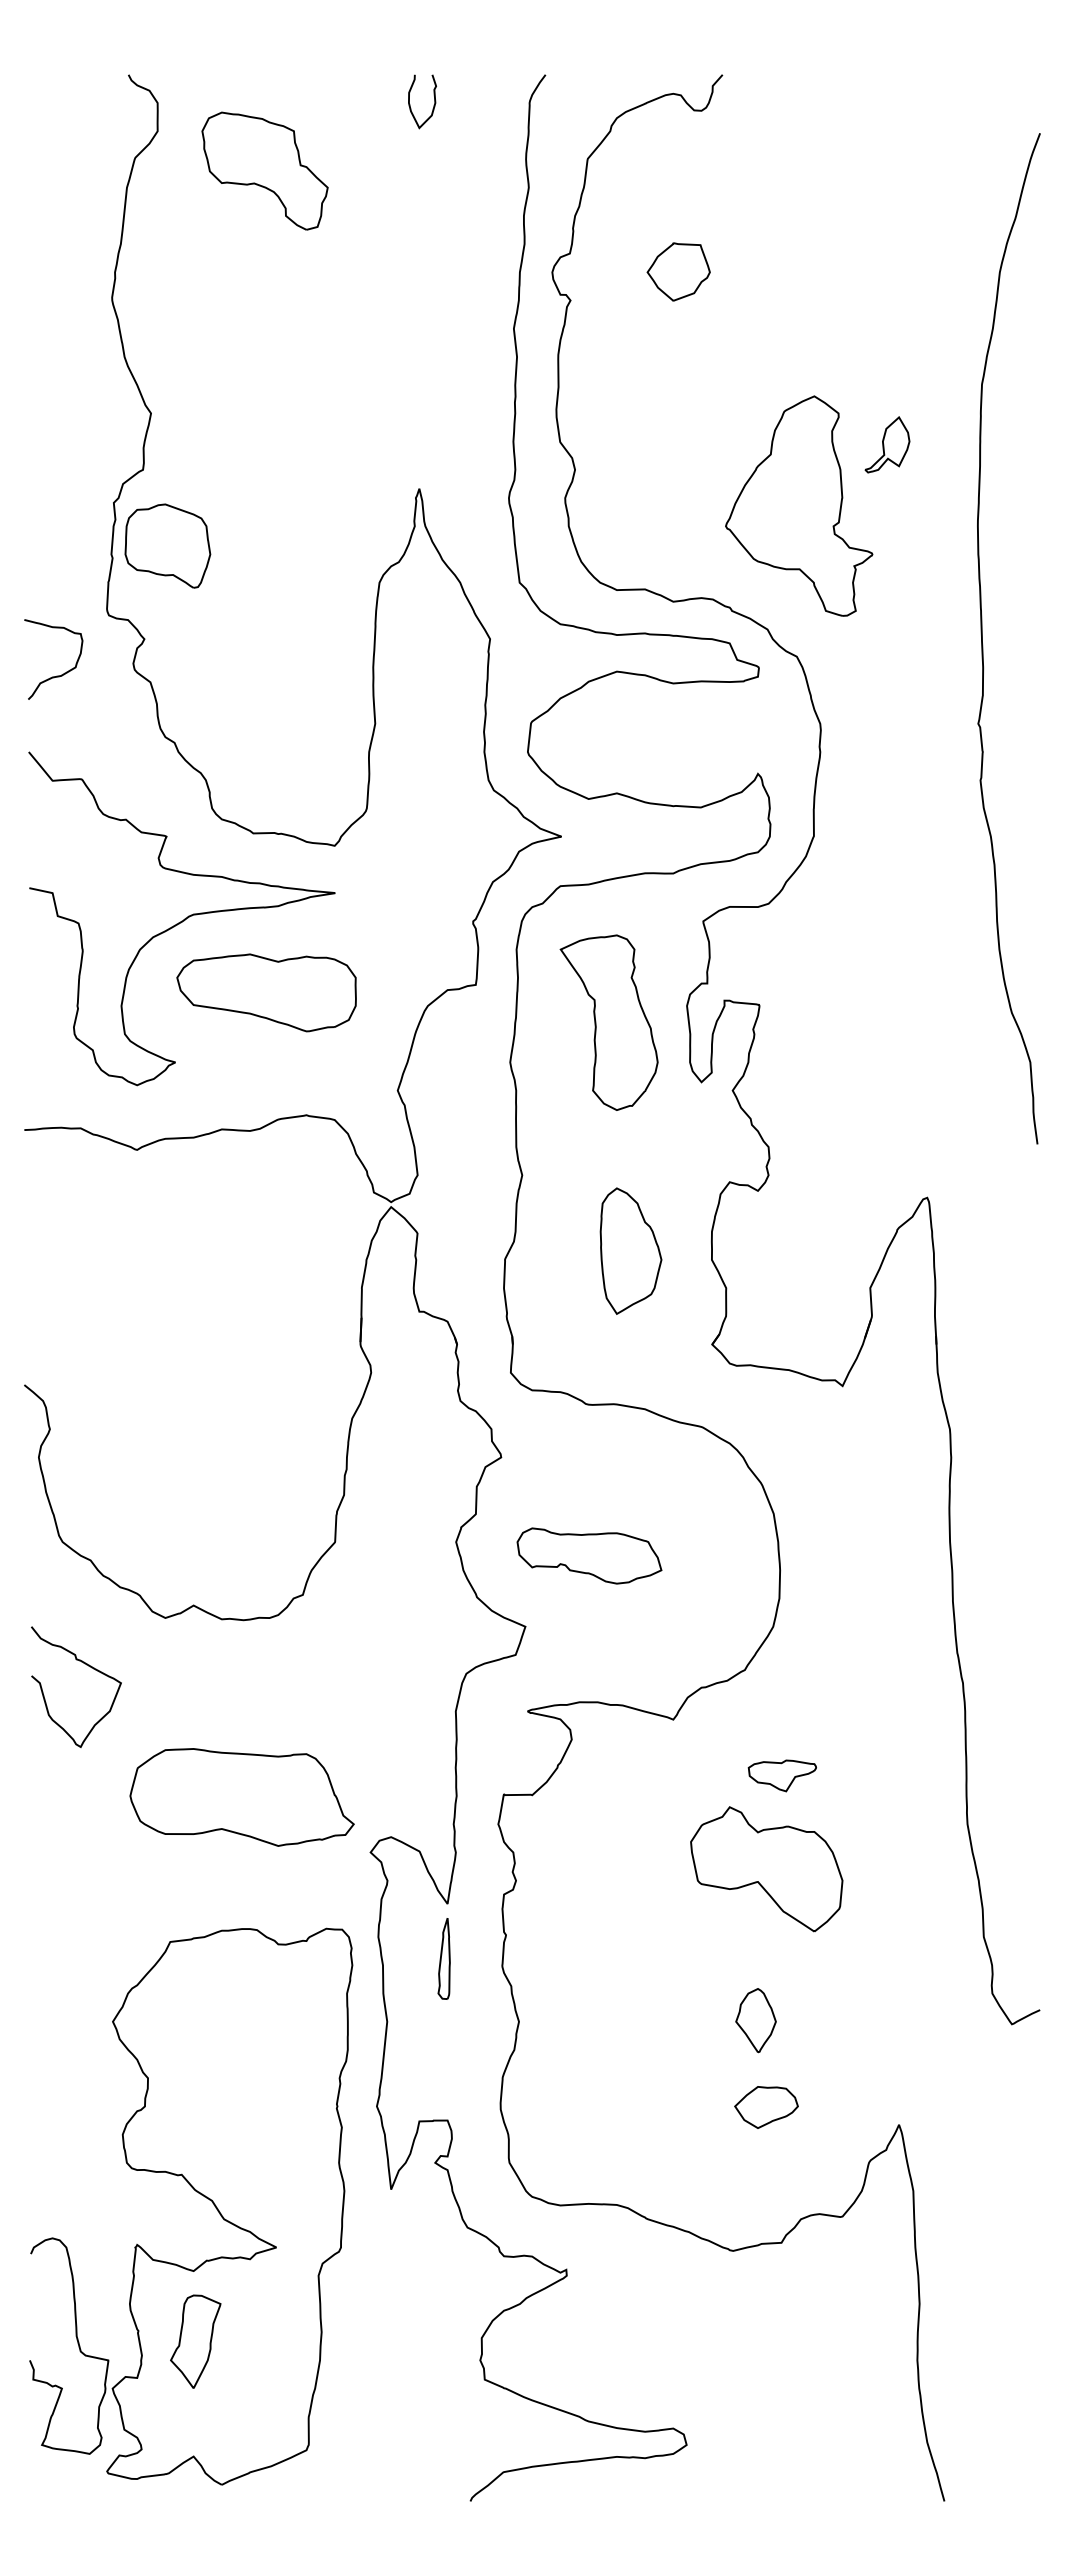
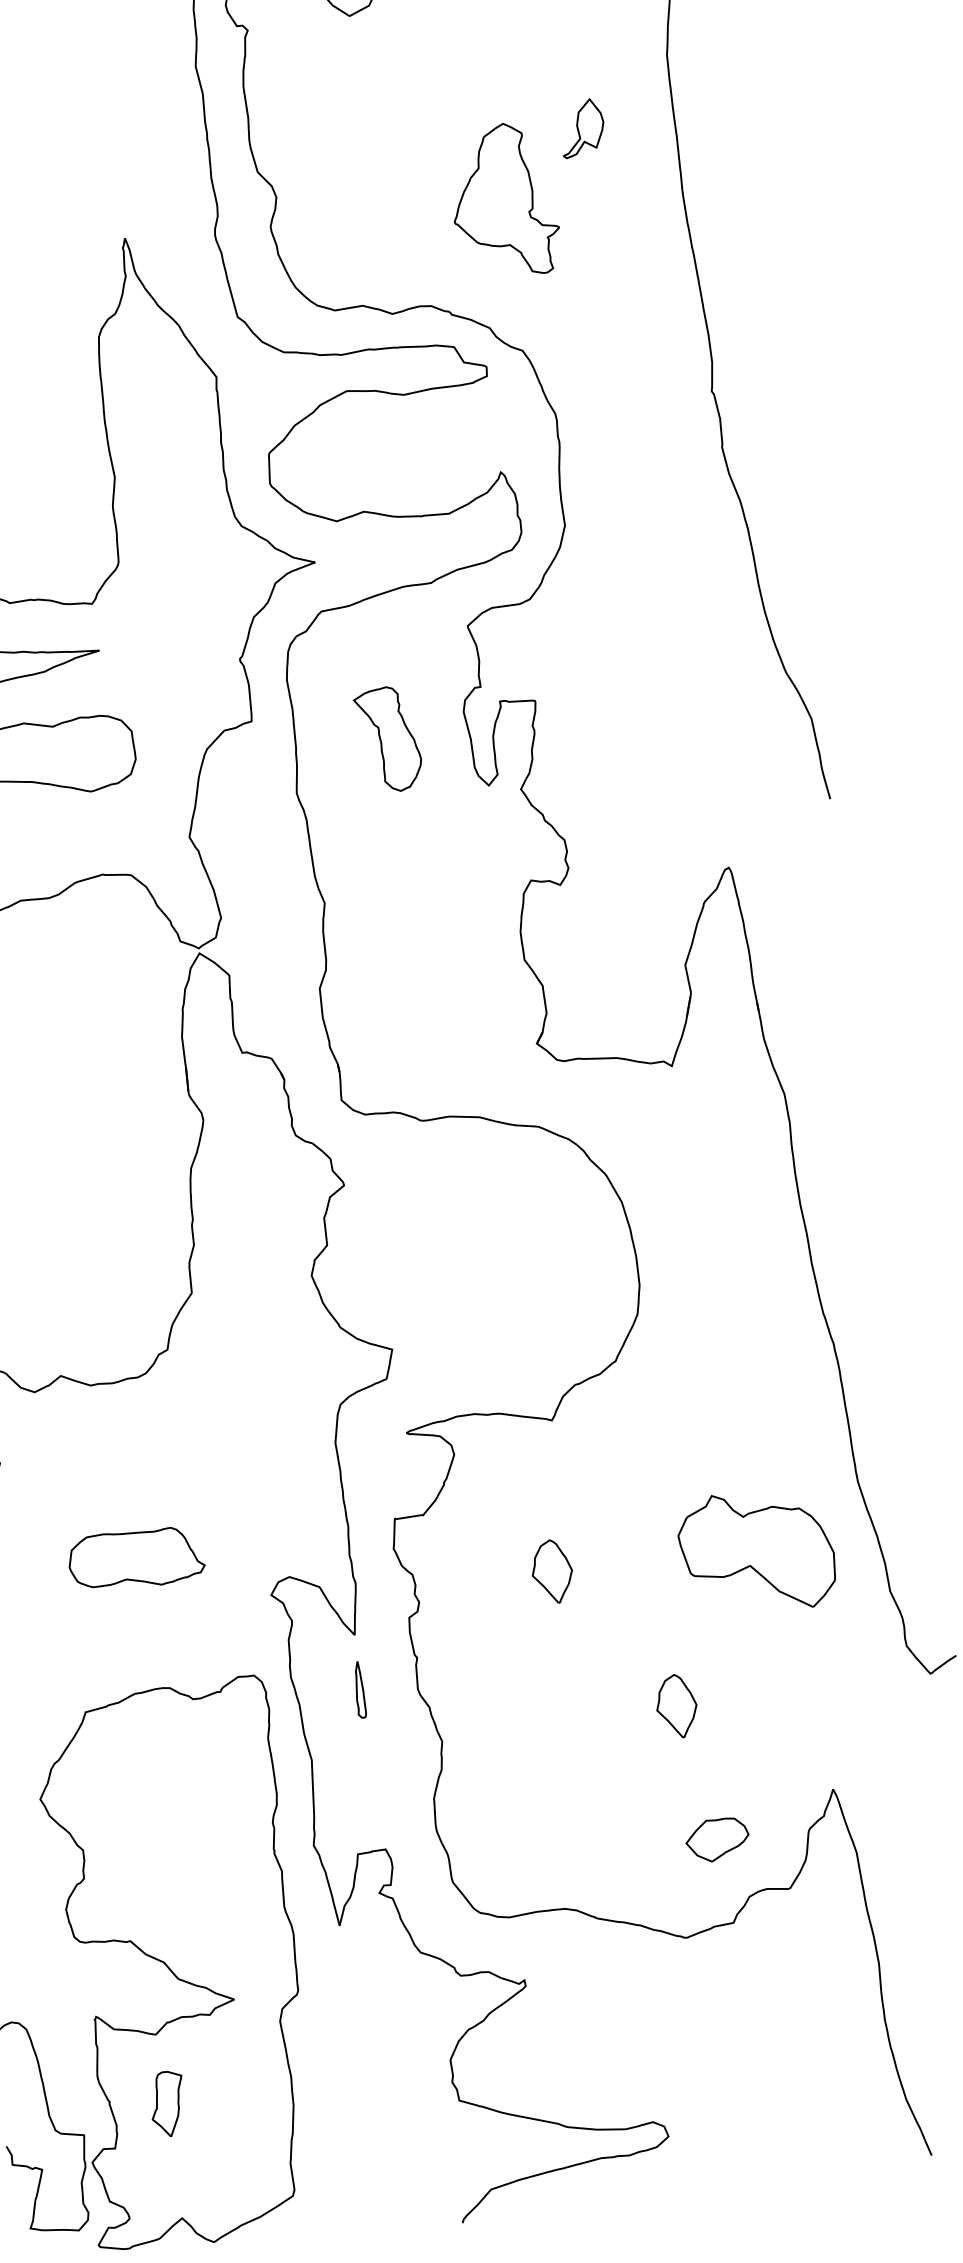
part: (799, 505) -> (503, 200), size x0.7
part: (608, 1022) -> (388, 739), size x0.6
part: (630, 1250) -> (442, 962), removed
part: (589, 1555) -> (445, 1269), removed
part: (781, 1775) -> (666, 1460), removed
part: (241, 1797) -> (135, 1559), size x0.6
part: (651, 1869) -> (551, 1571), added
part: (766, 1869) -> (756, 1552), moved
part: (443, 1958) -> (358, 1689), size x0.7
part: (766, 2107) -> (717, 1839), moved
part: (195, 2341) -> (167, 2104), size x0.7

